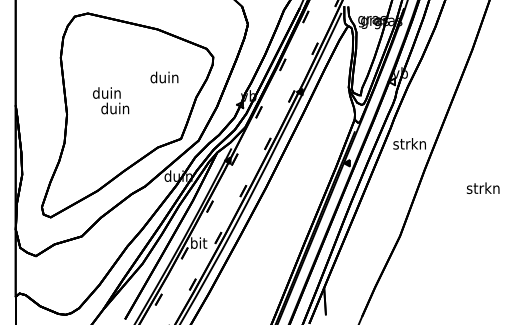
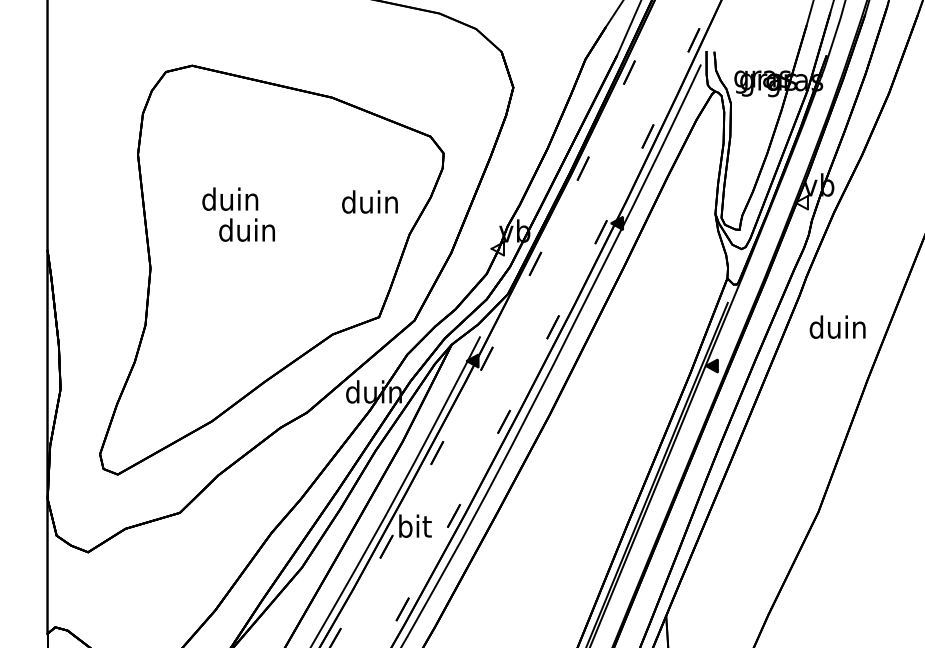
text: (164, 77) -> (369, 202), moved
text: (111, 100) -> (239, 214), moved
text: (409, 143) -> (837, 326), strkn -> duin

